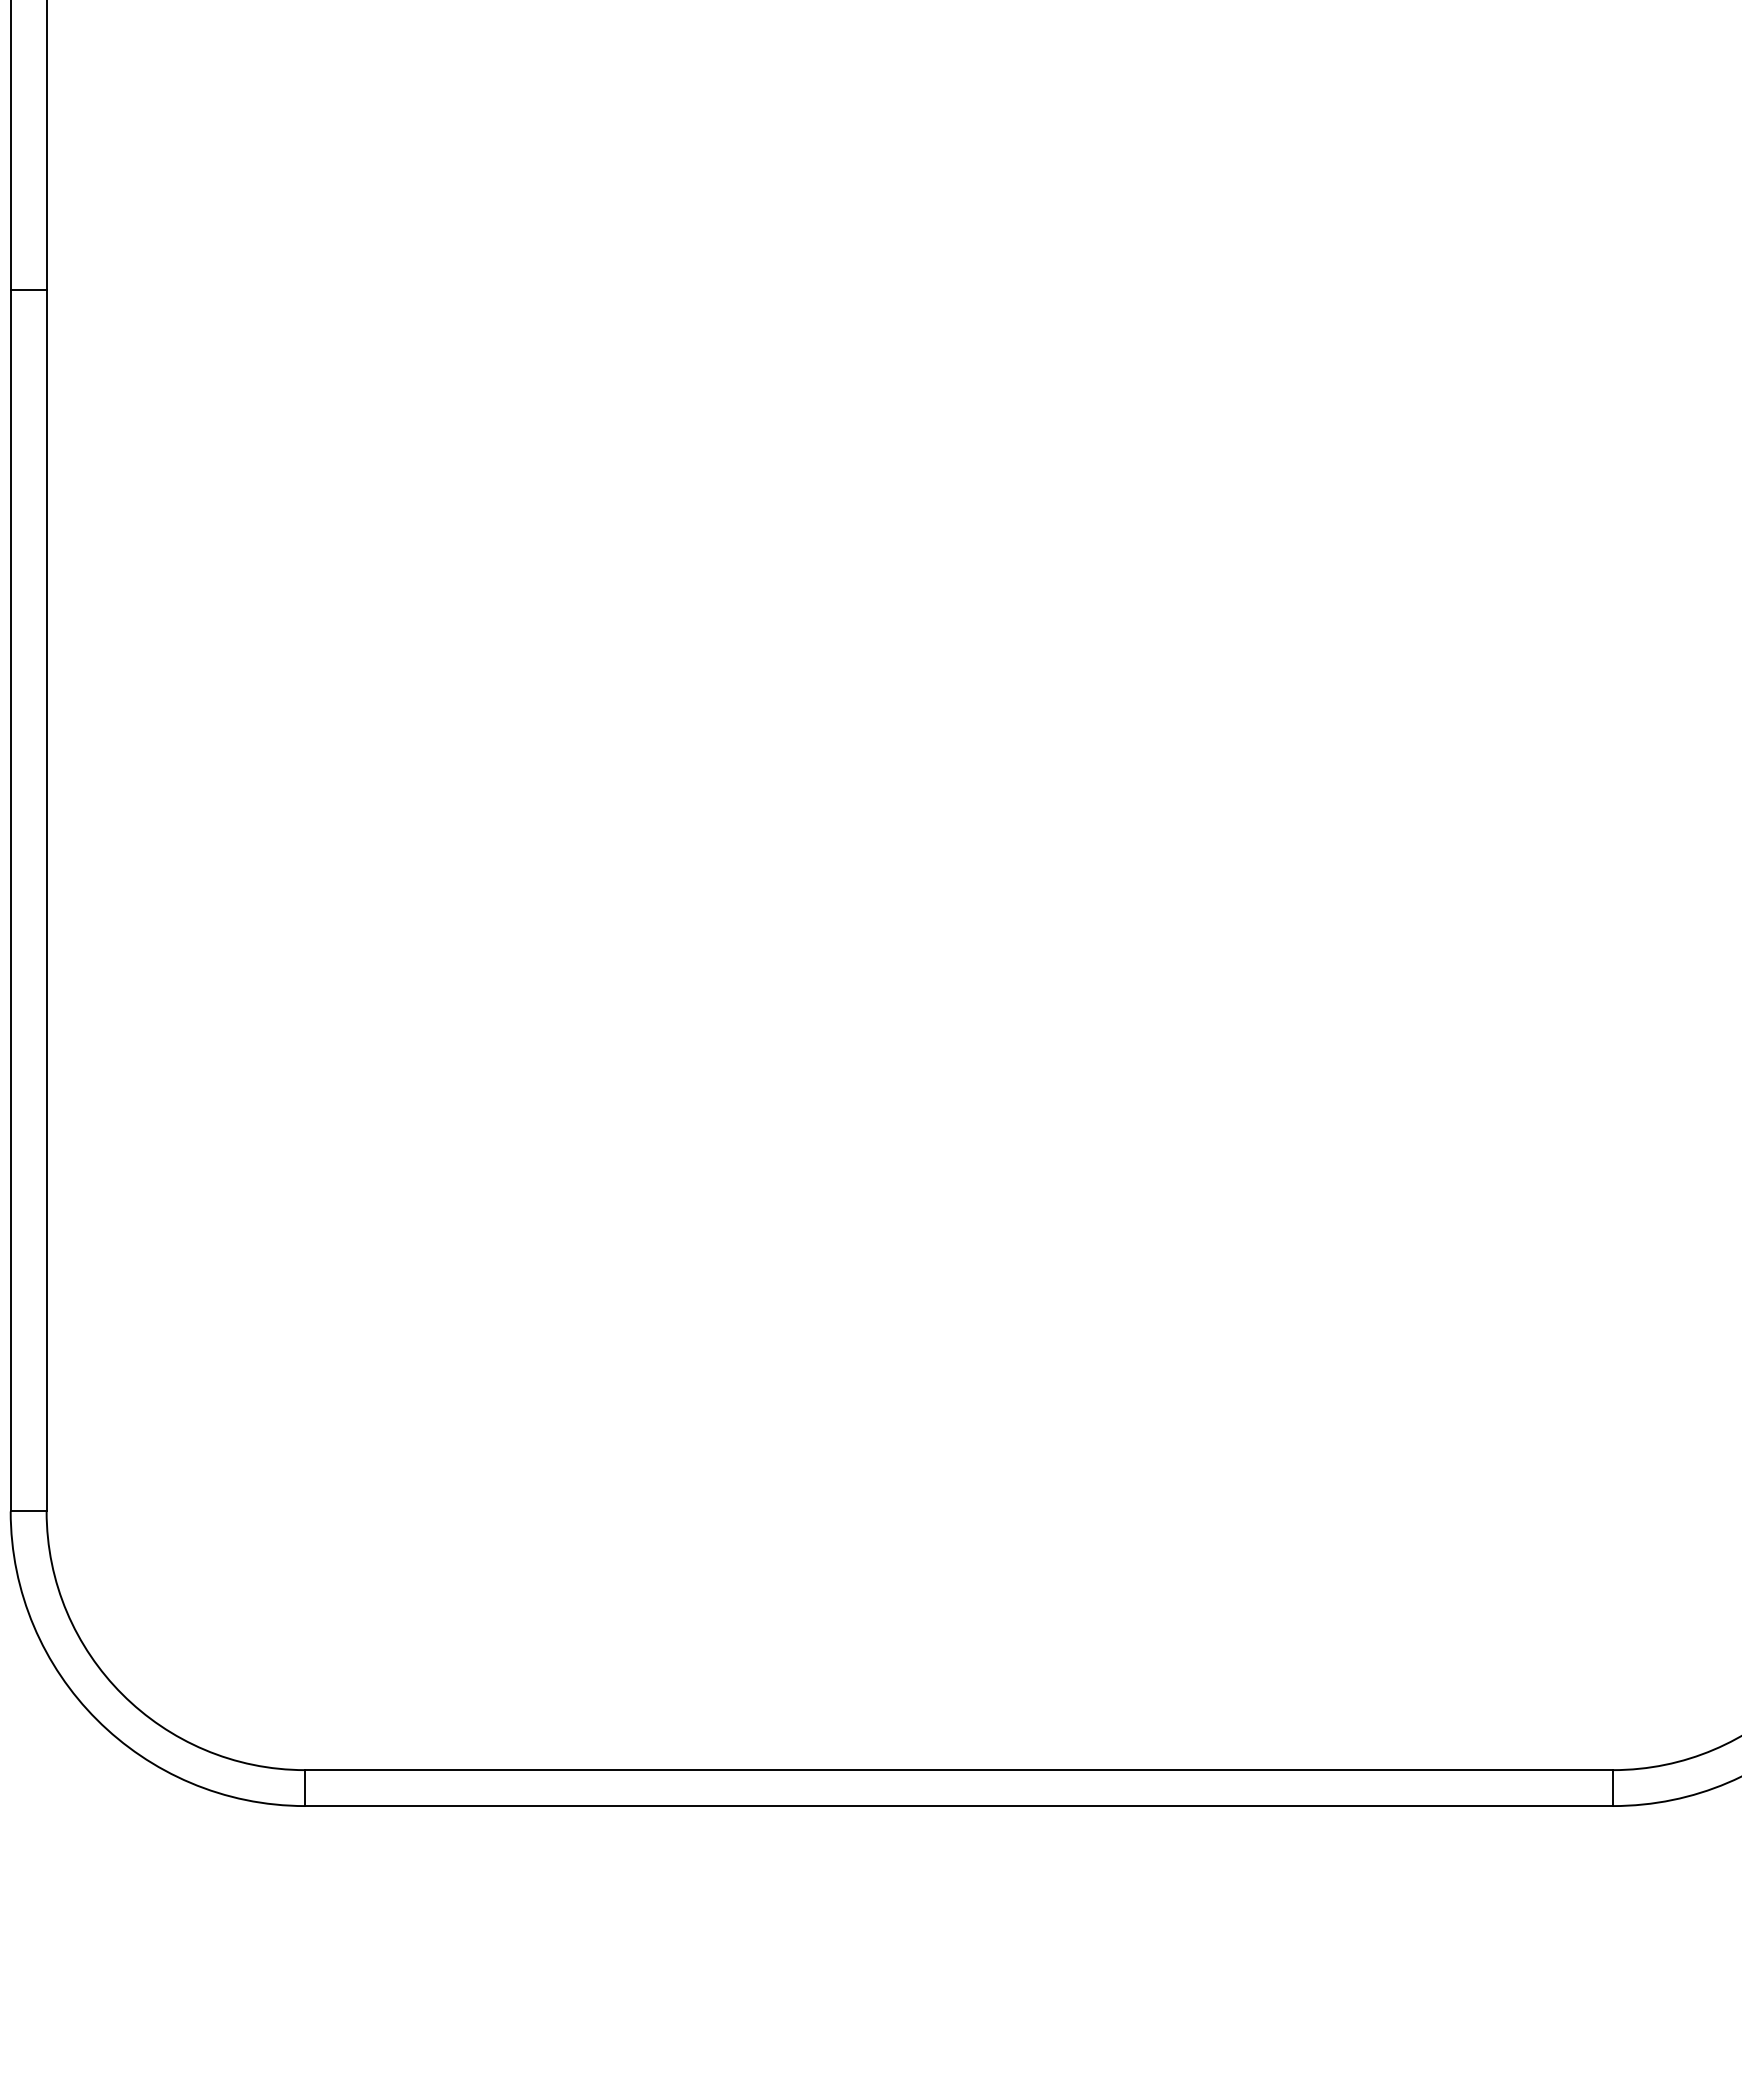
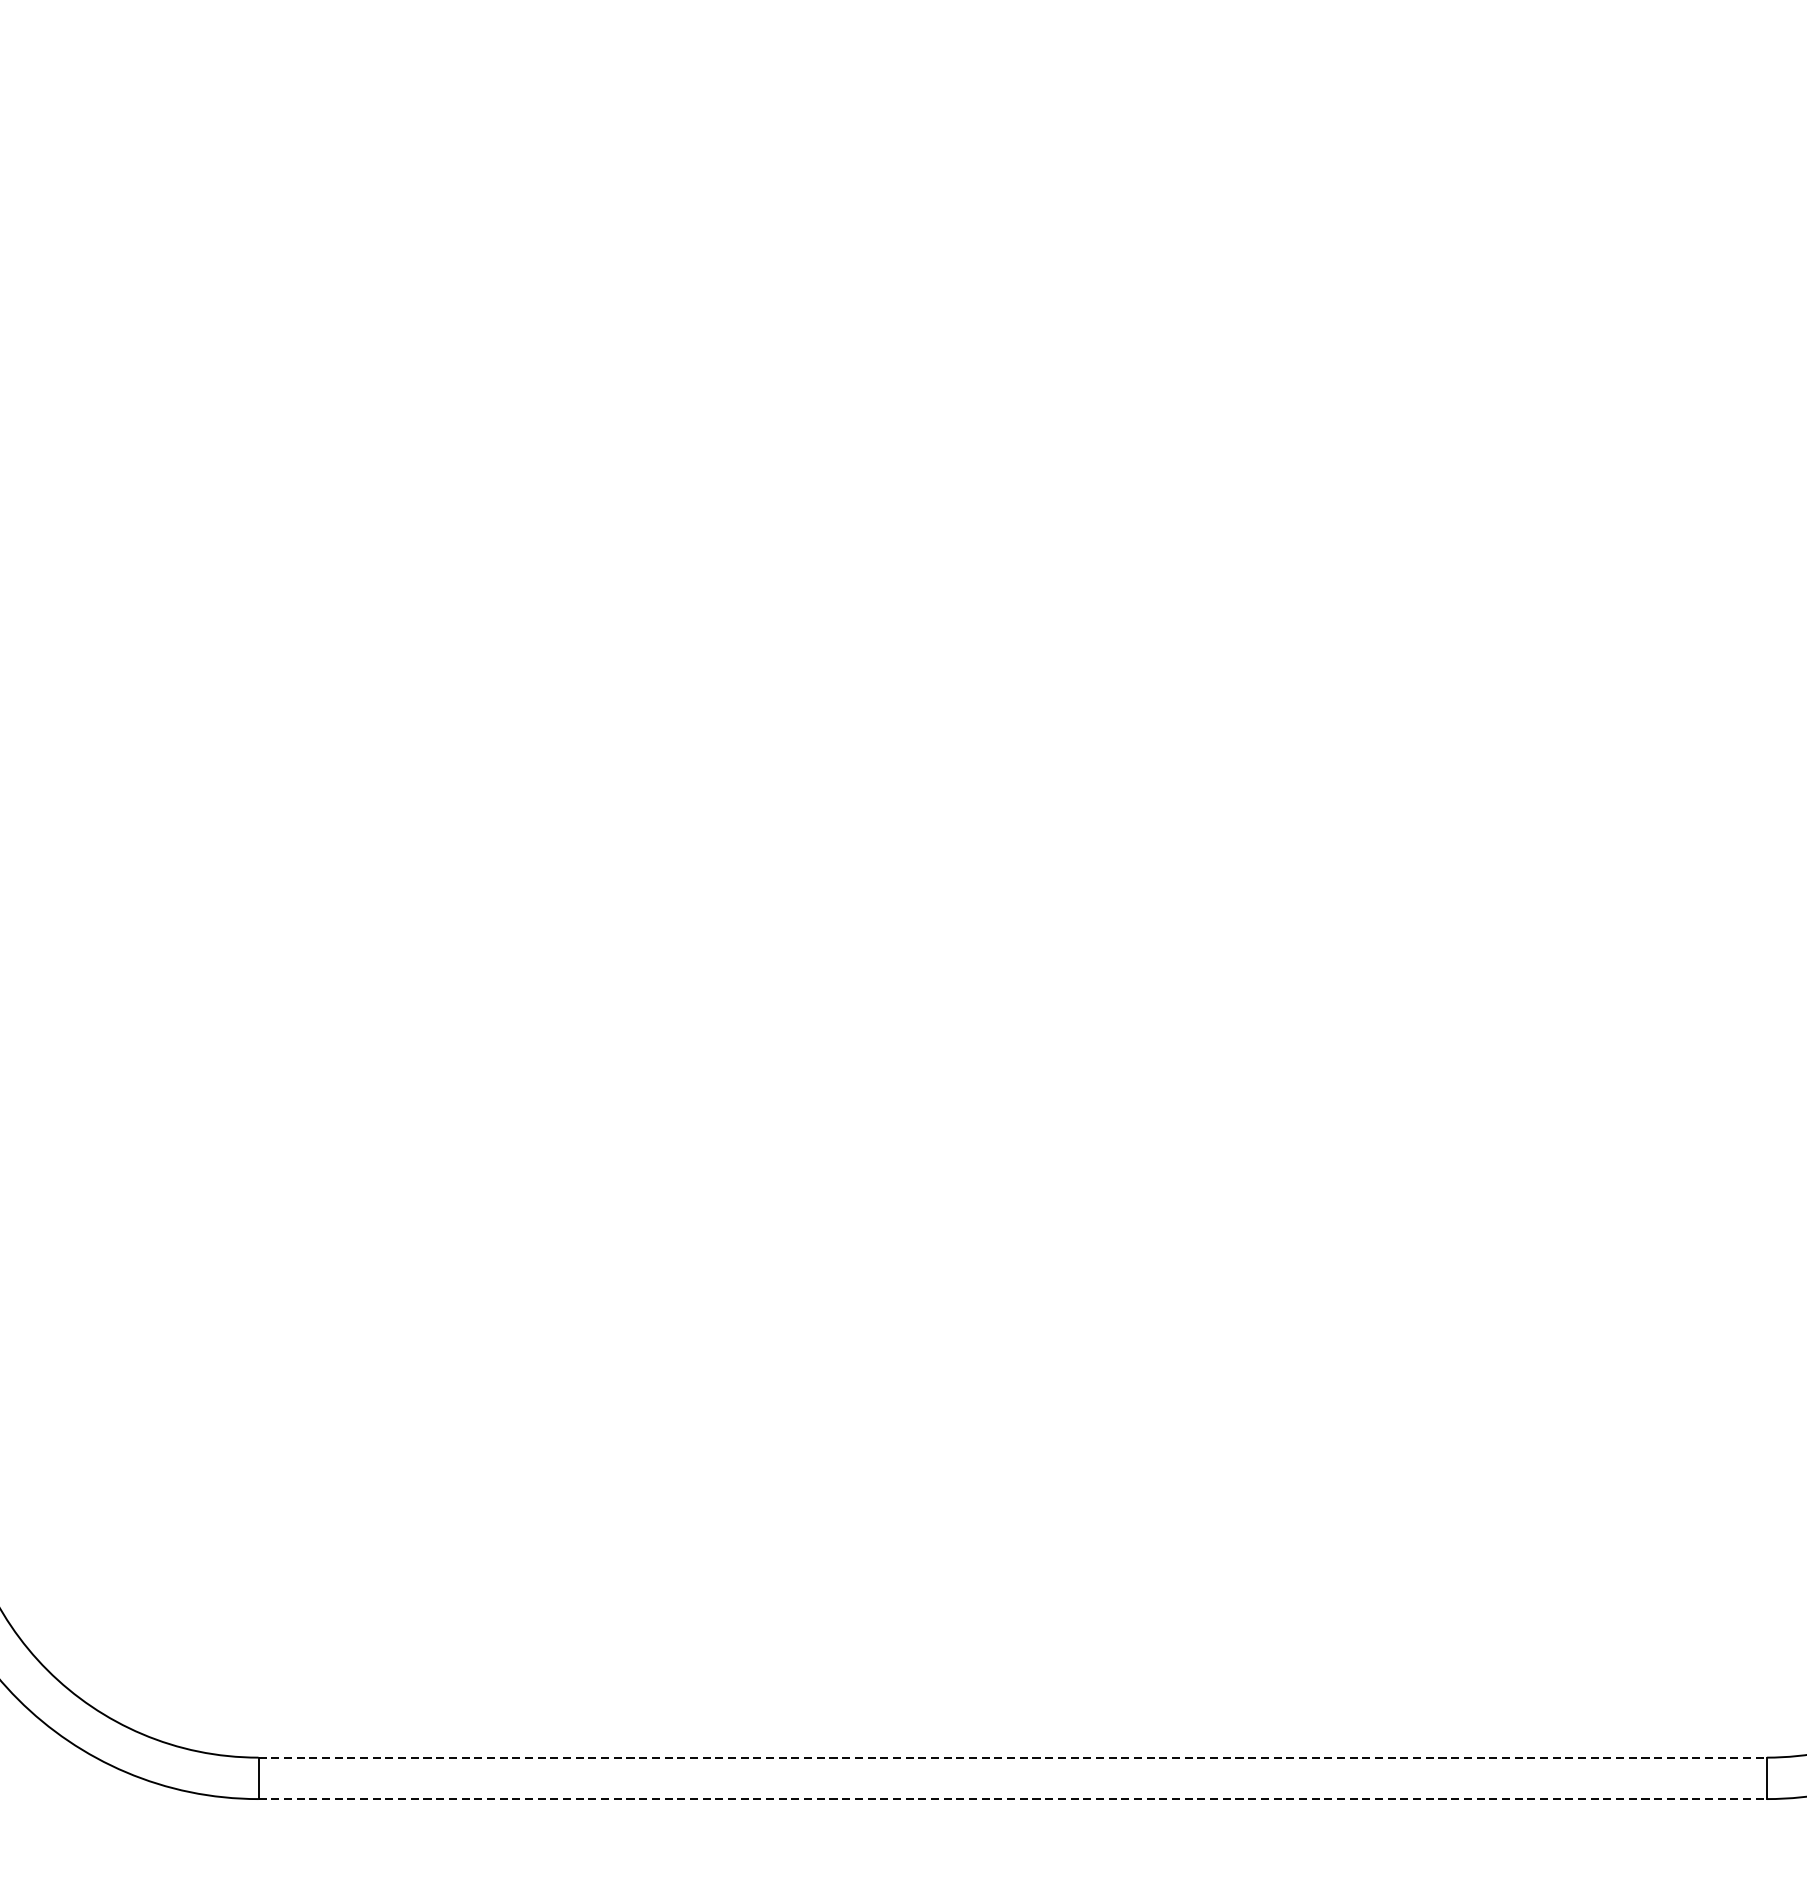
line: (959, 1770) -> (1013, 1758), solid -> dashed
line: (959, 1806) -> (1013, 1799), solid -> dashed

